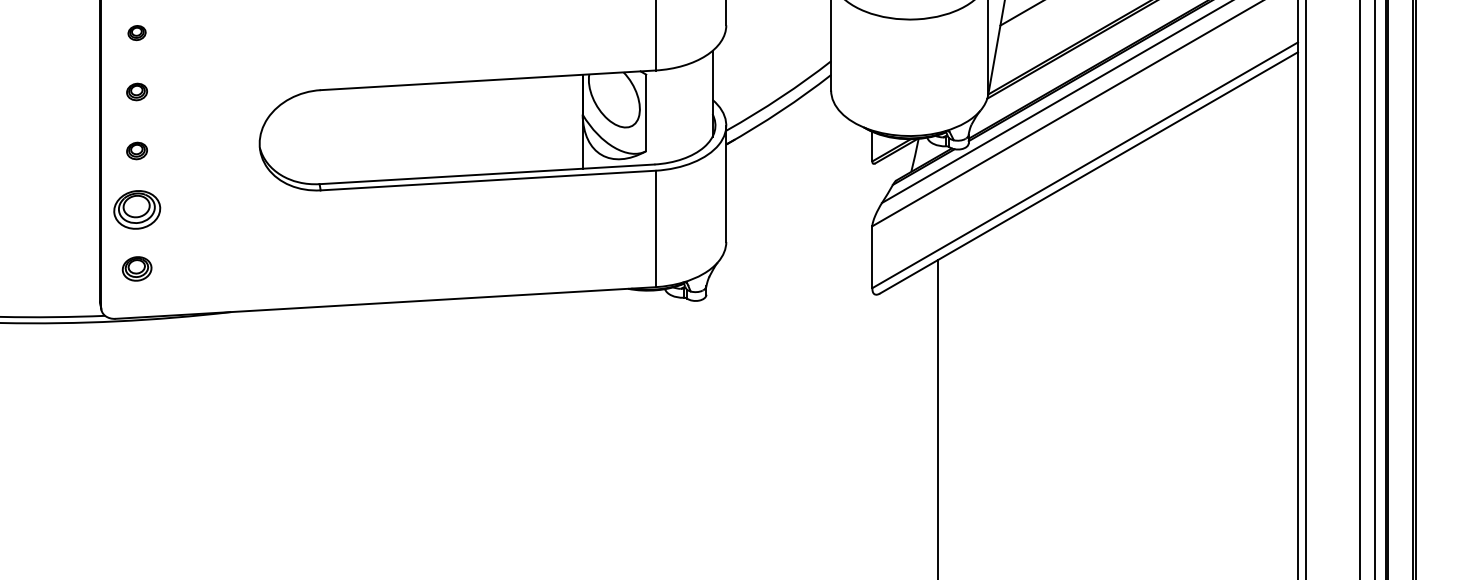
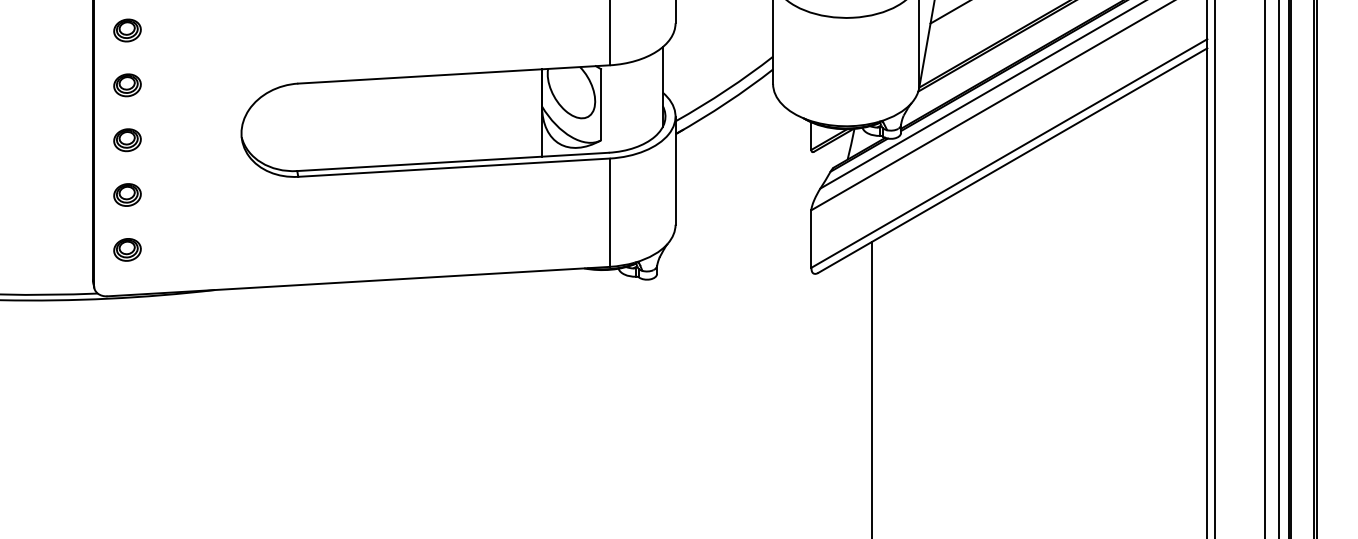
part: (136, 32) -> (126, 29), size x1.67
part: (136, 91) -> (126, 84), size x1.43
part: (136, 150) -> (126, 139), size x1.43
part: (136, 209) -> (126, 194), size x0.62

